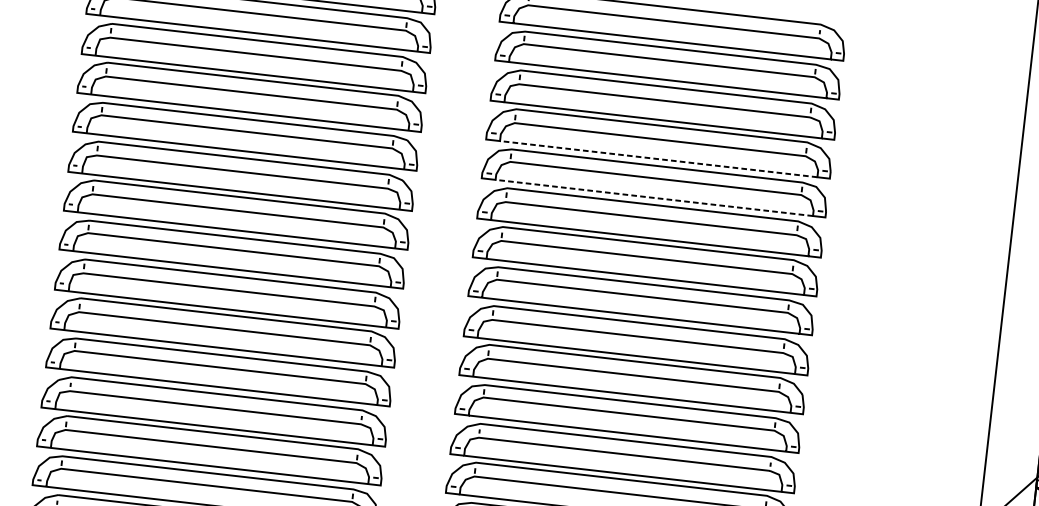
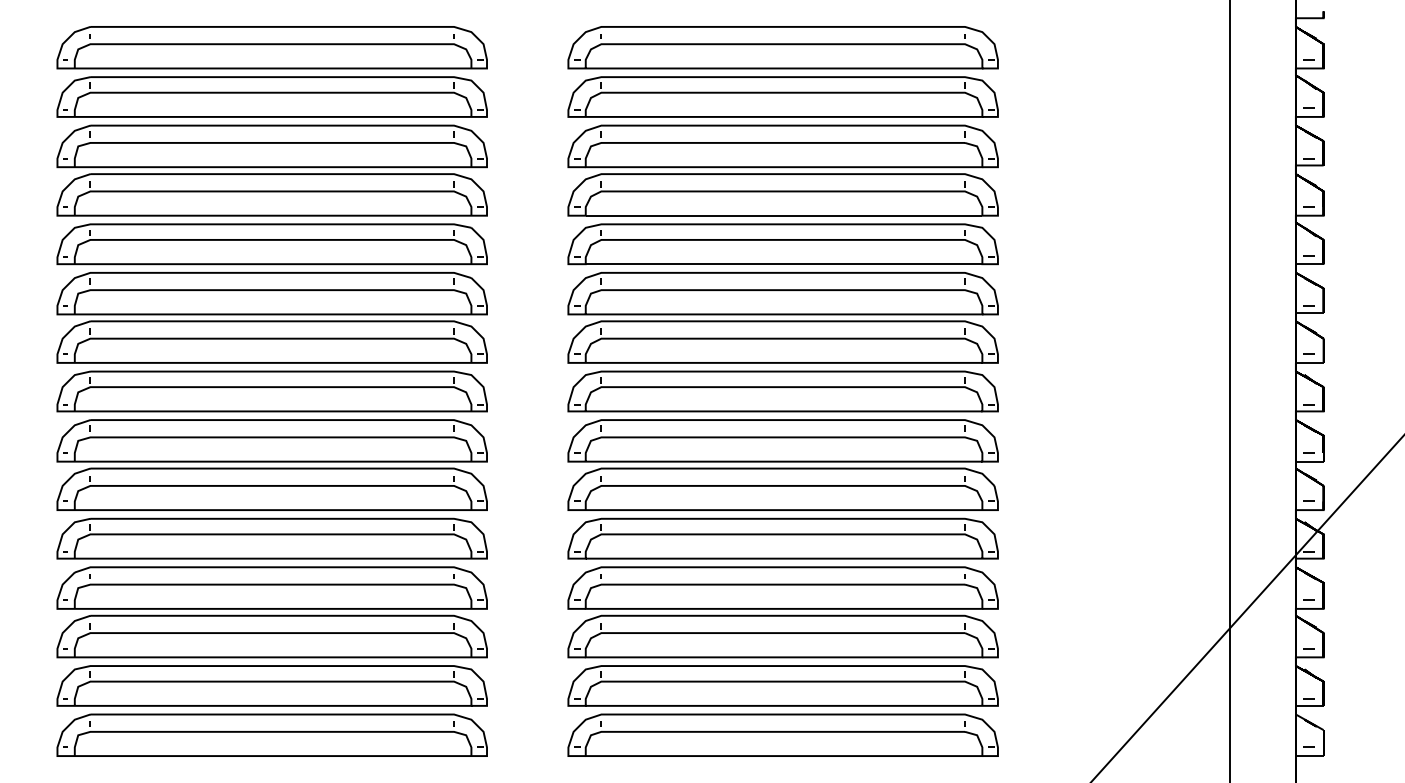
line: (658, 158) -> (783, 215), dashed -> solid
line: (653, 198) -> (783, 264), dashed -> solid

